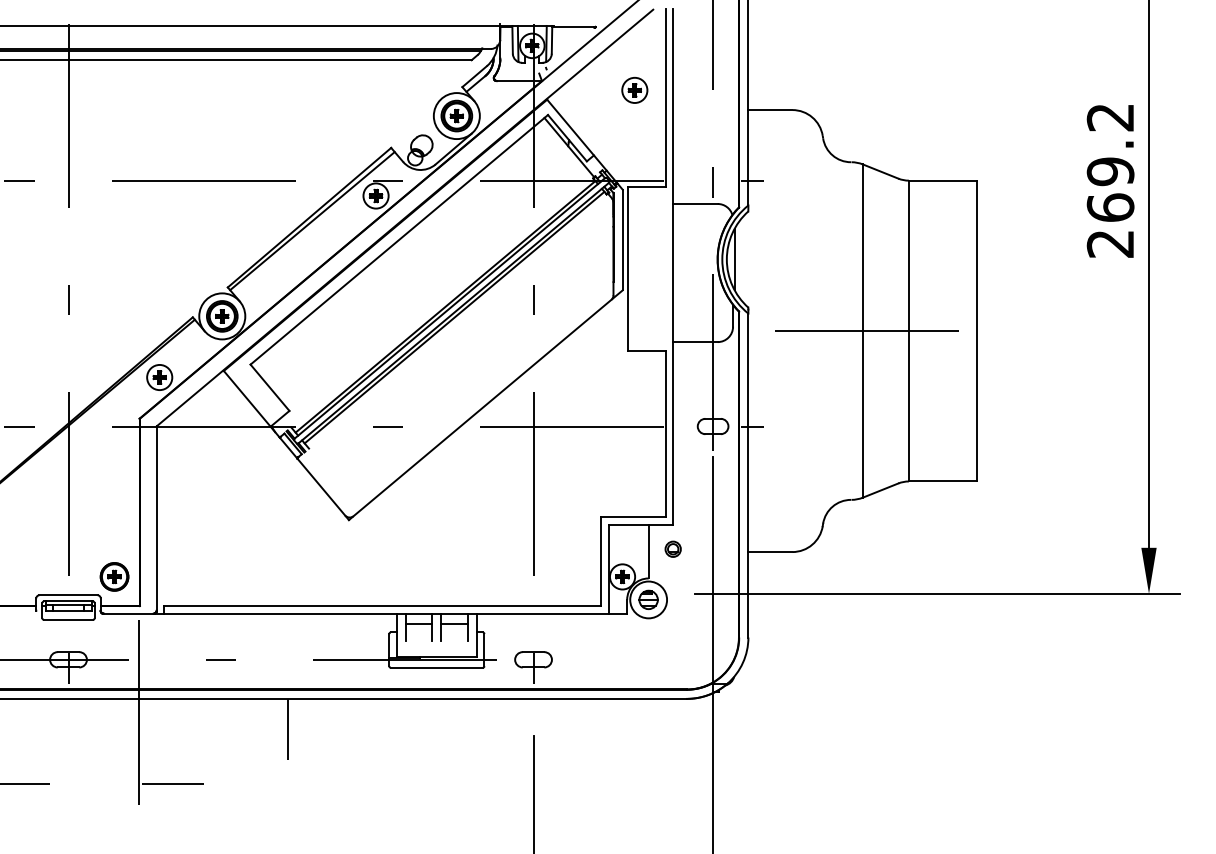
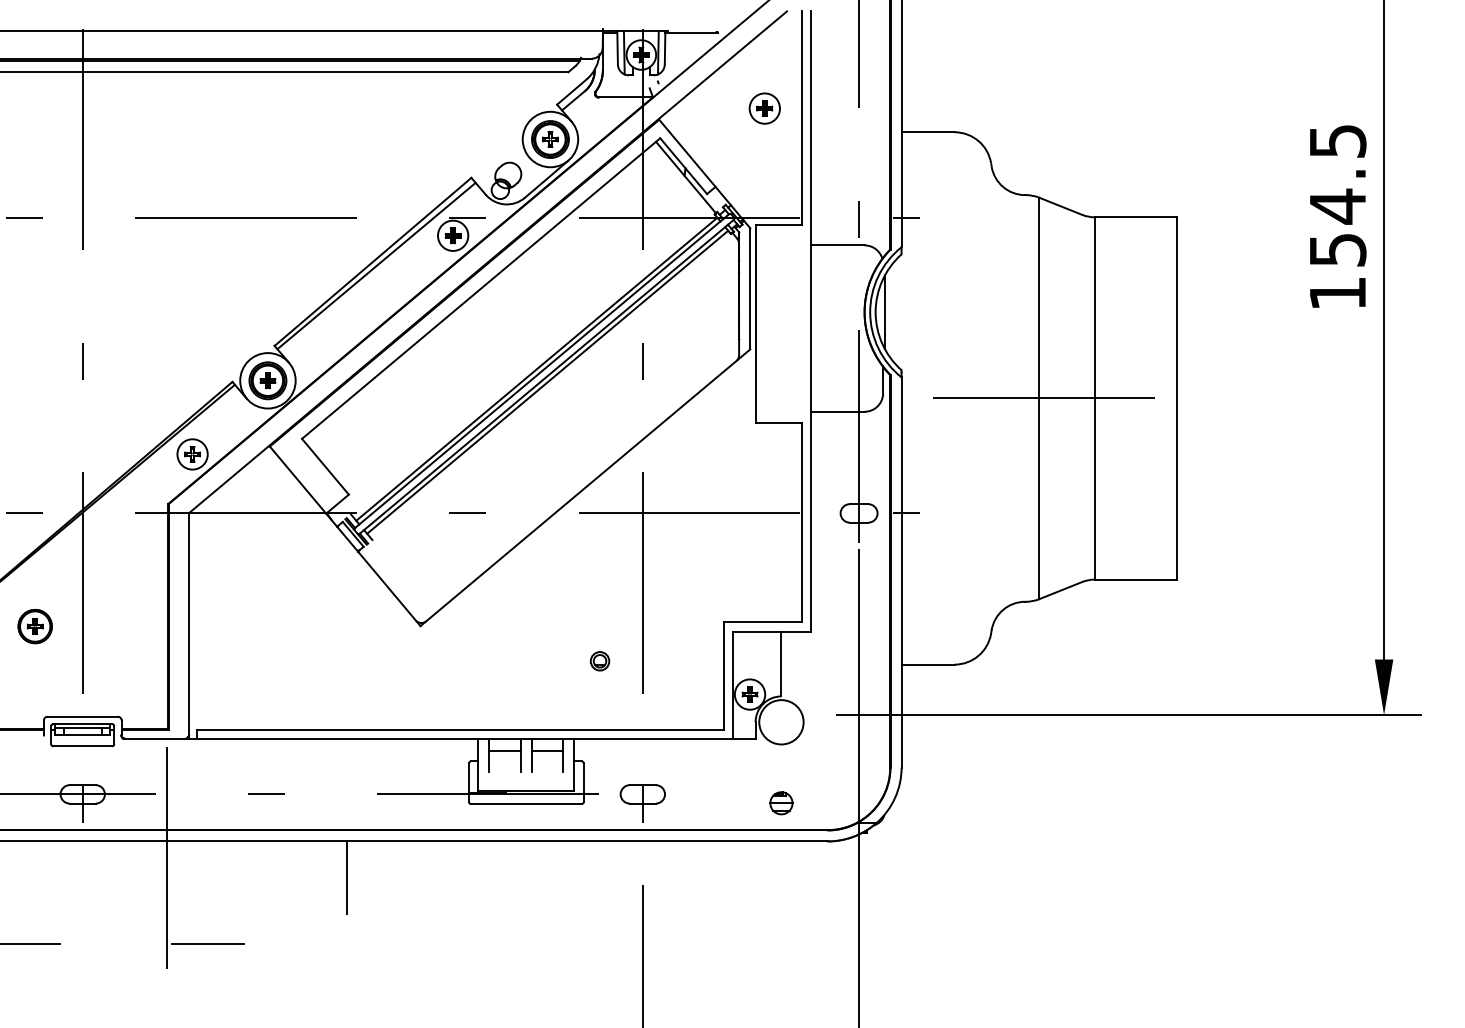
text: (1110, 180) -> (1337, 217), 269.2 -> 154.5
part: (672, 549) -> (599, 661), moved
part: (113, 576) -> (34, 626), moved
part: (648, 600) -> (781, 803), moved

